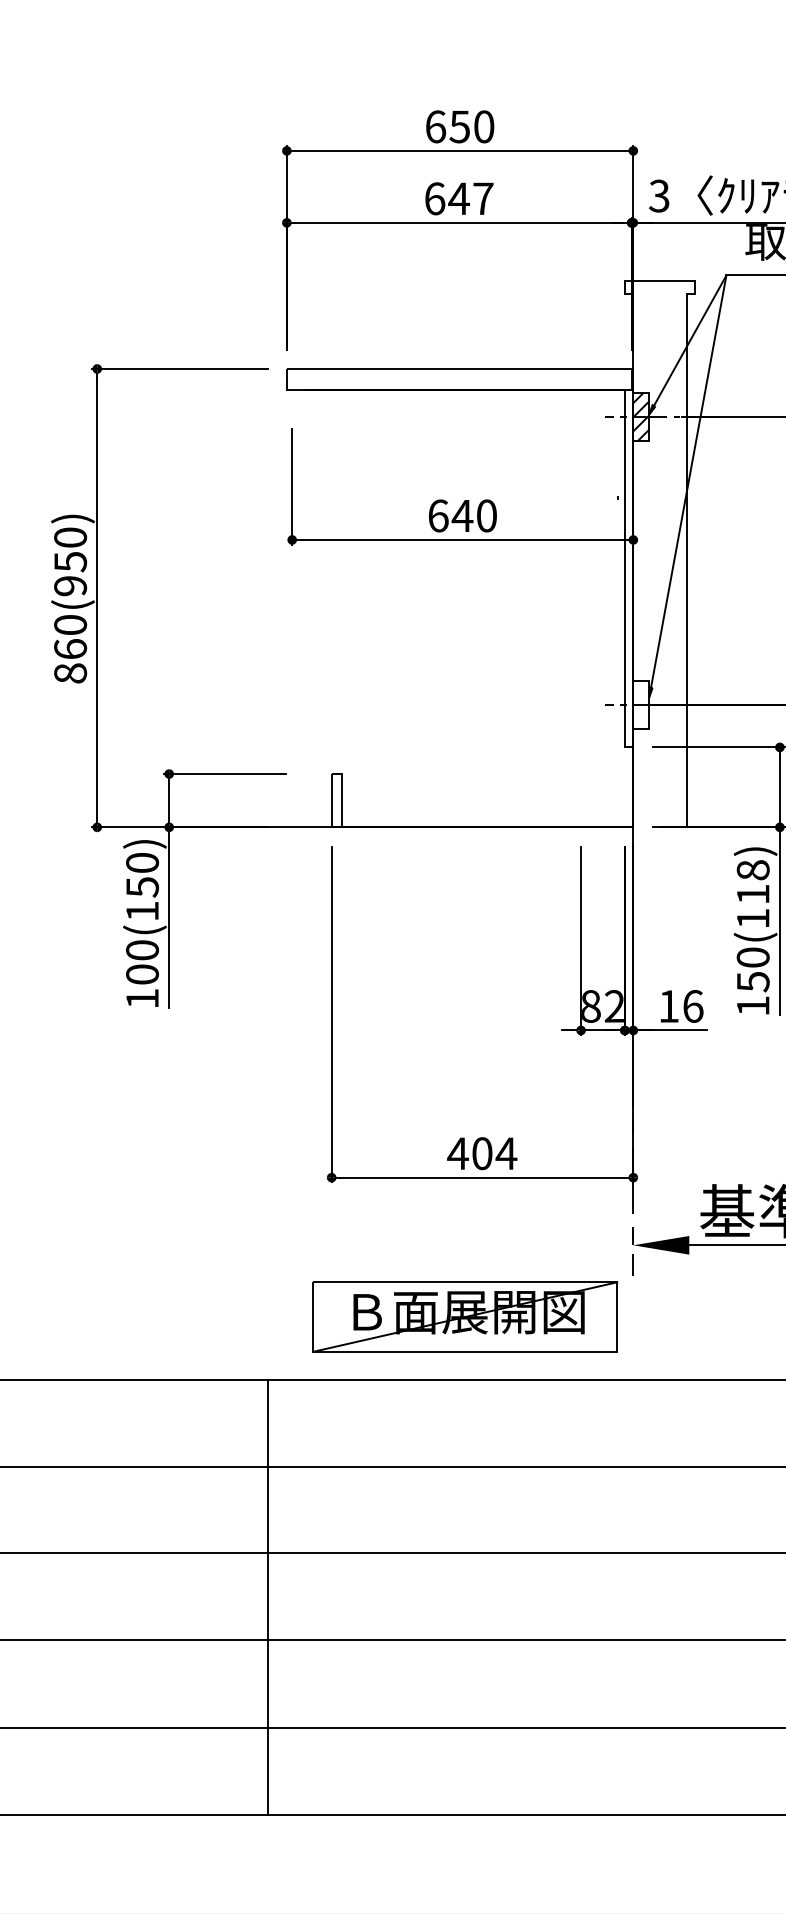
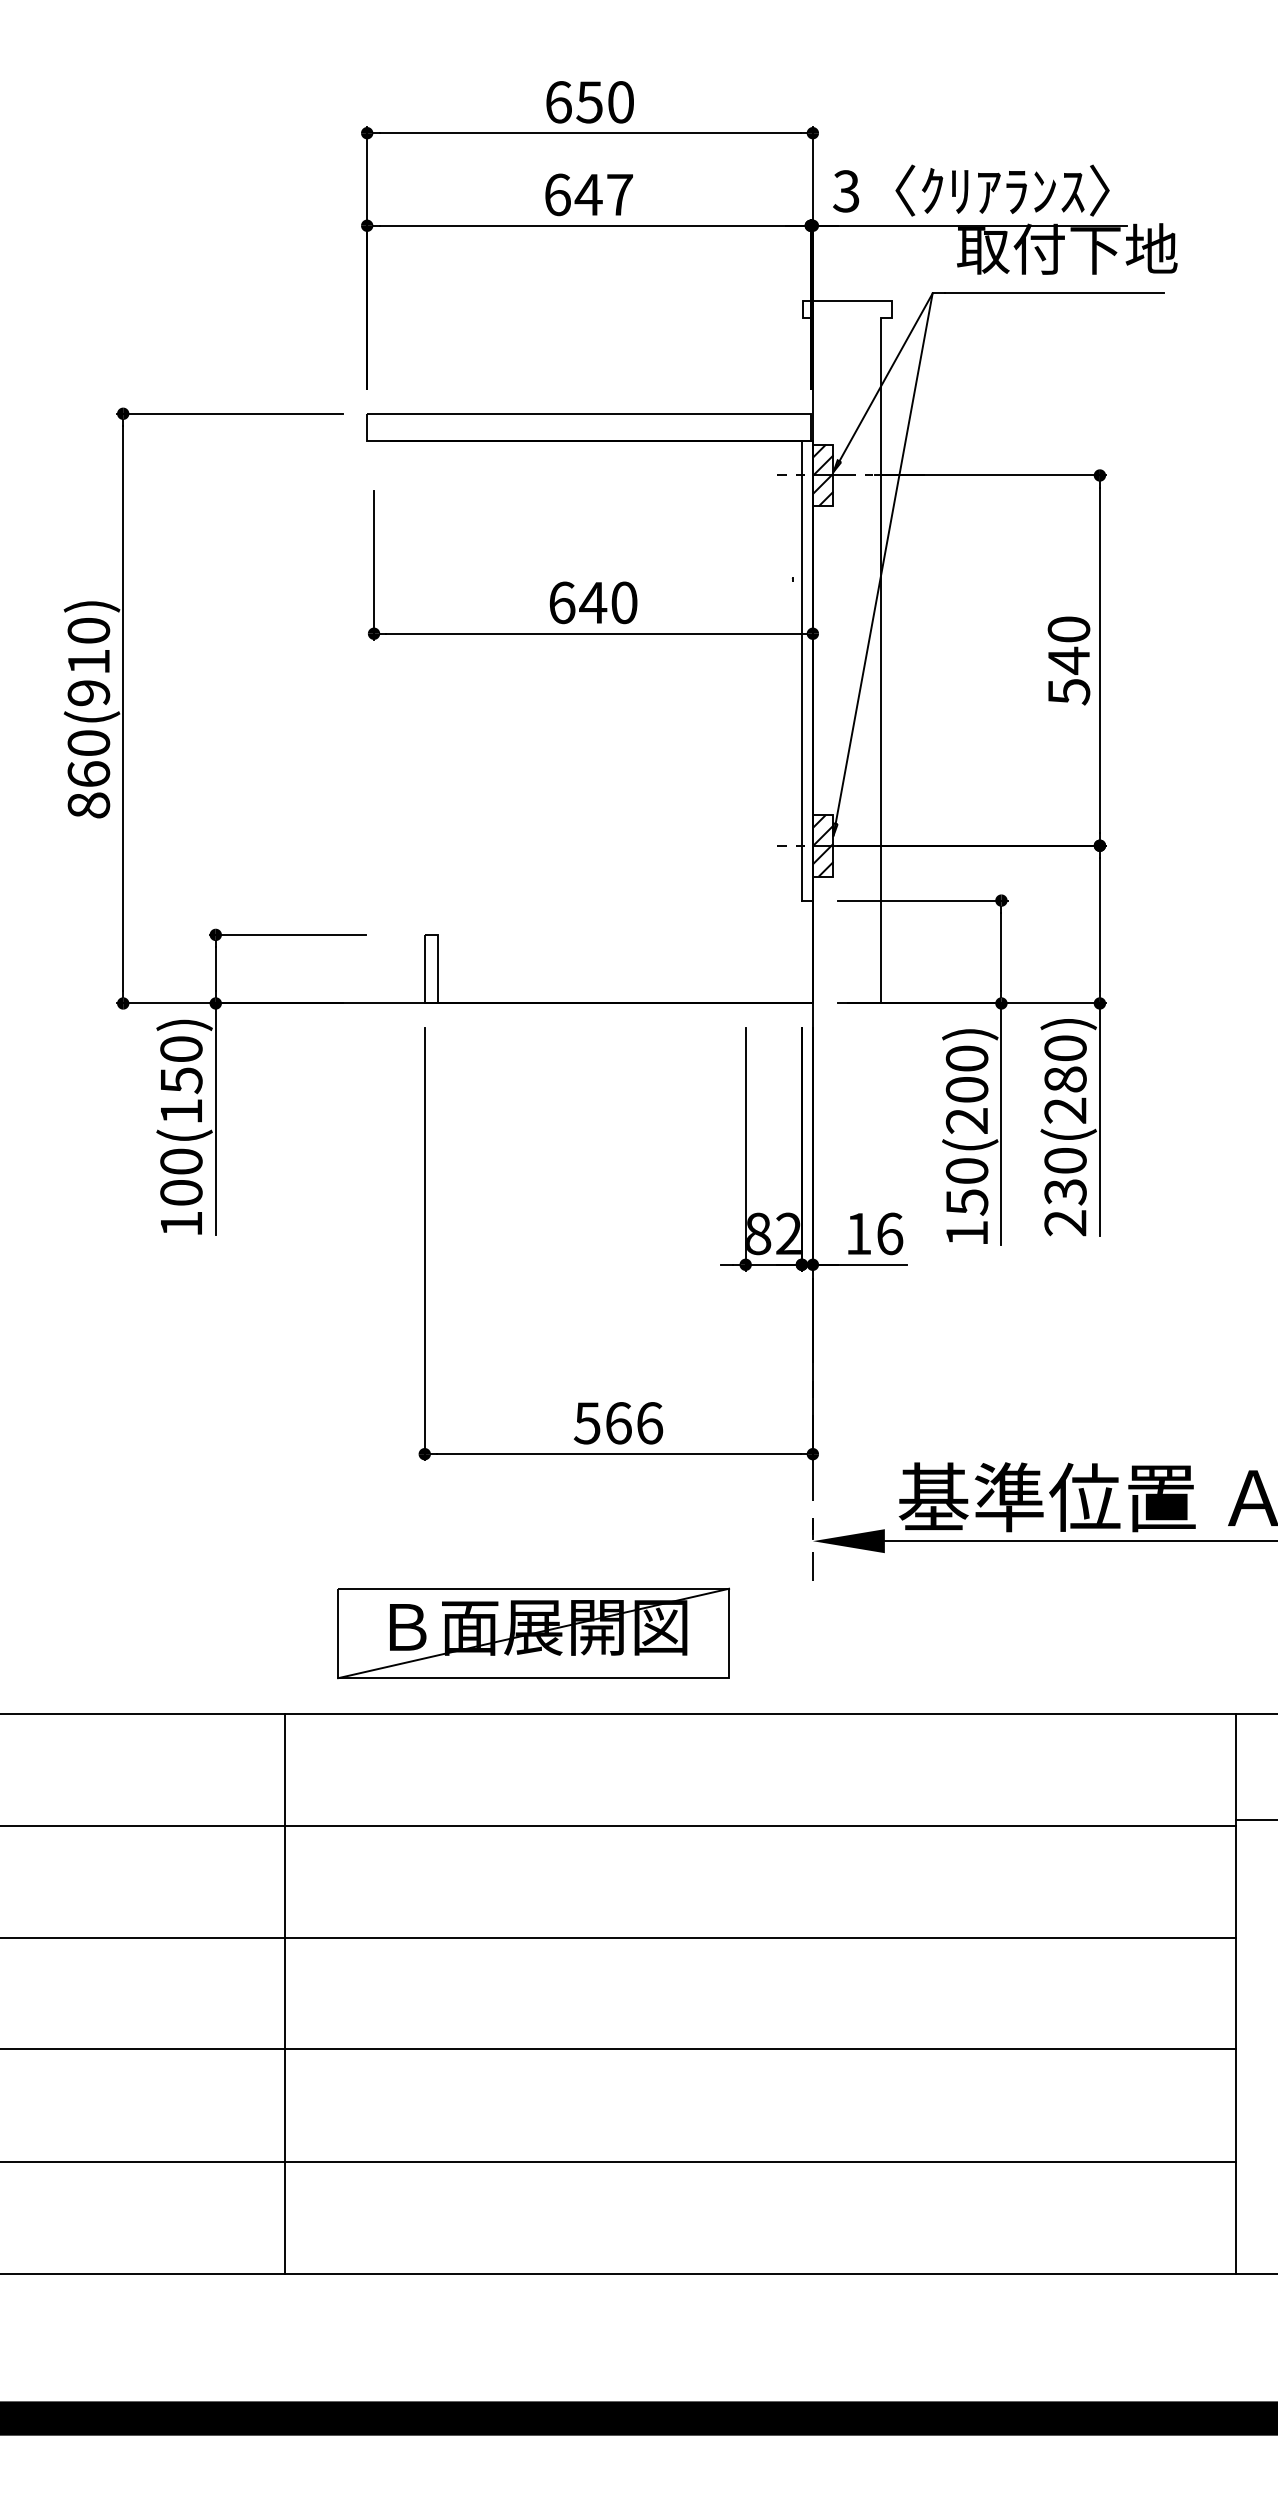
text: (71, 562) -> (89, 662), 860(950) -> 860(910)
hatch: (640, 704) -> (822, 845), added
text: (752, 894) -> (966, 1089), 150(118) -> 150(200)
text: (482, 1153) -> (618, 1423), 404 -> 566
part: (465, 1317) -> (533, 1633), moved
line: (267, 1597) -> (285, 1994), moved

